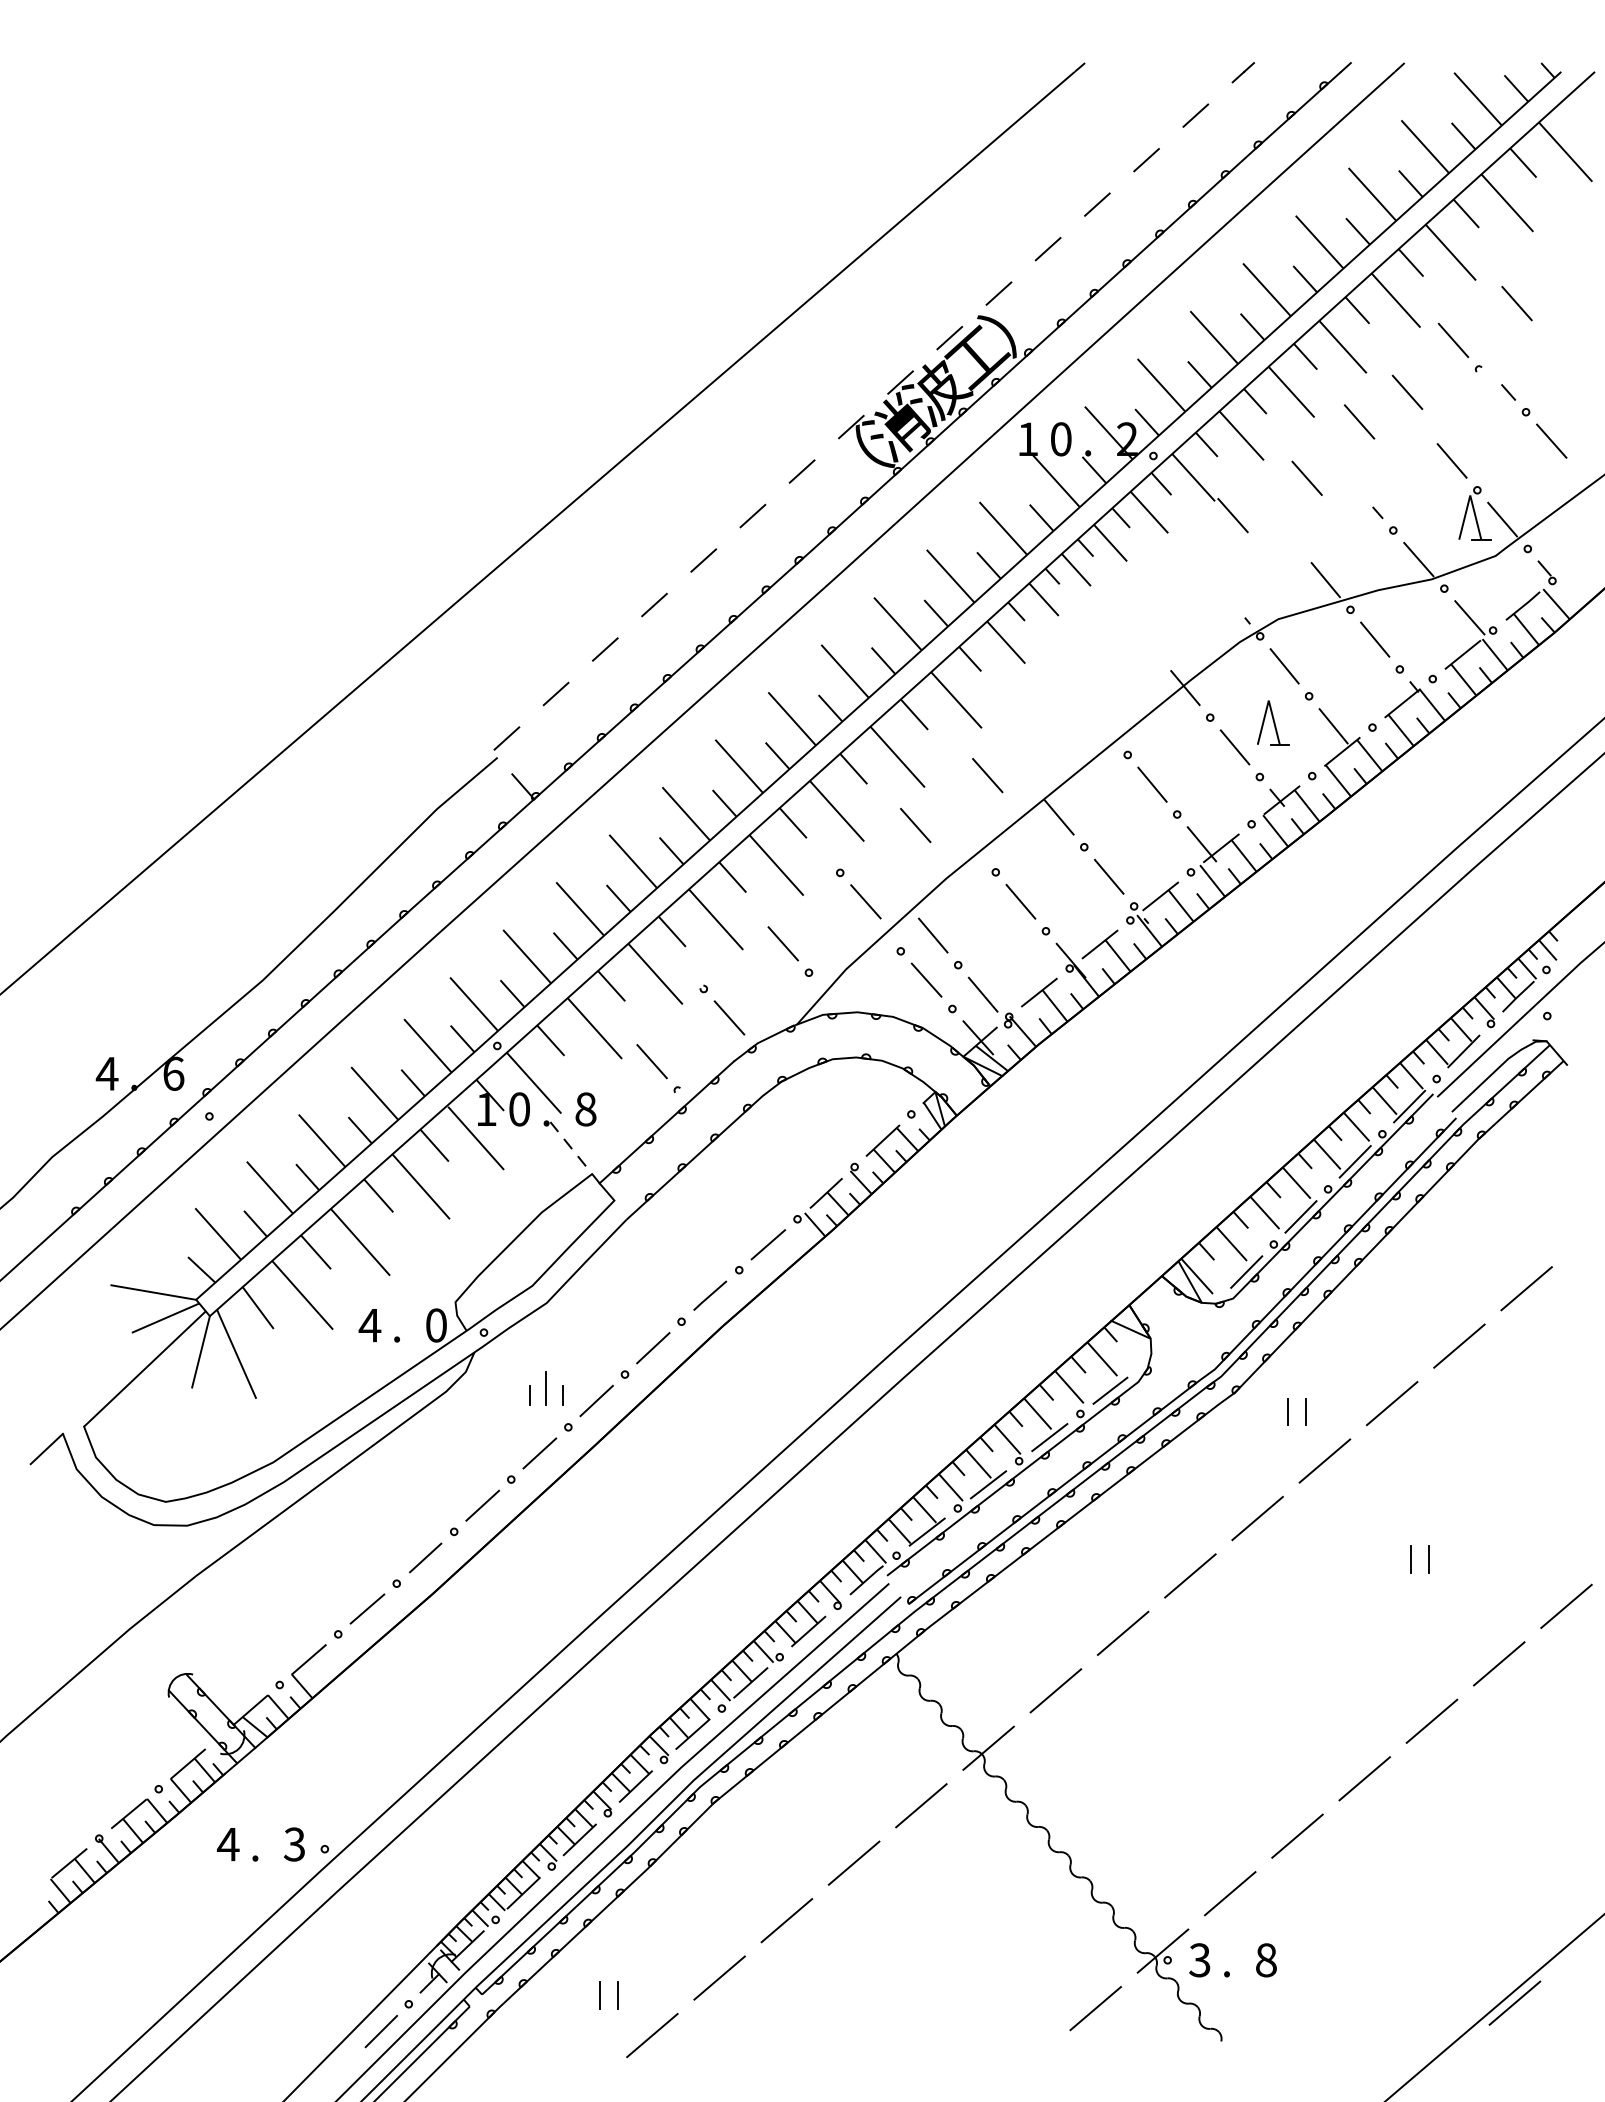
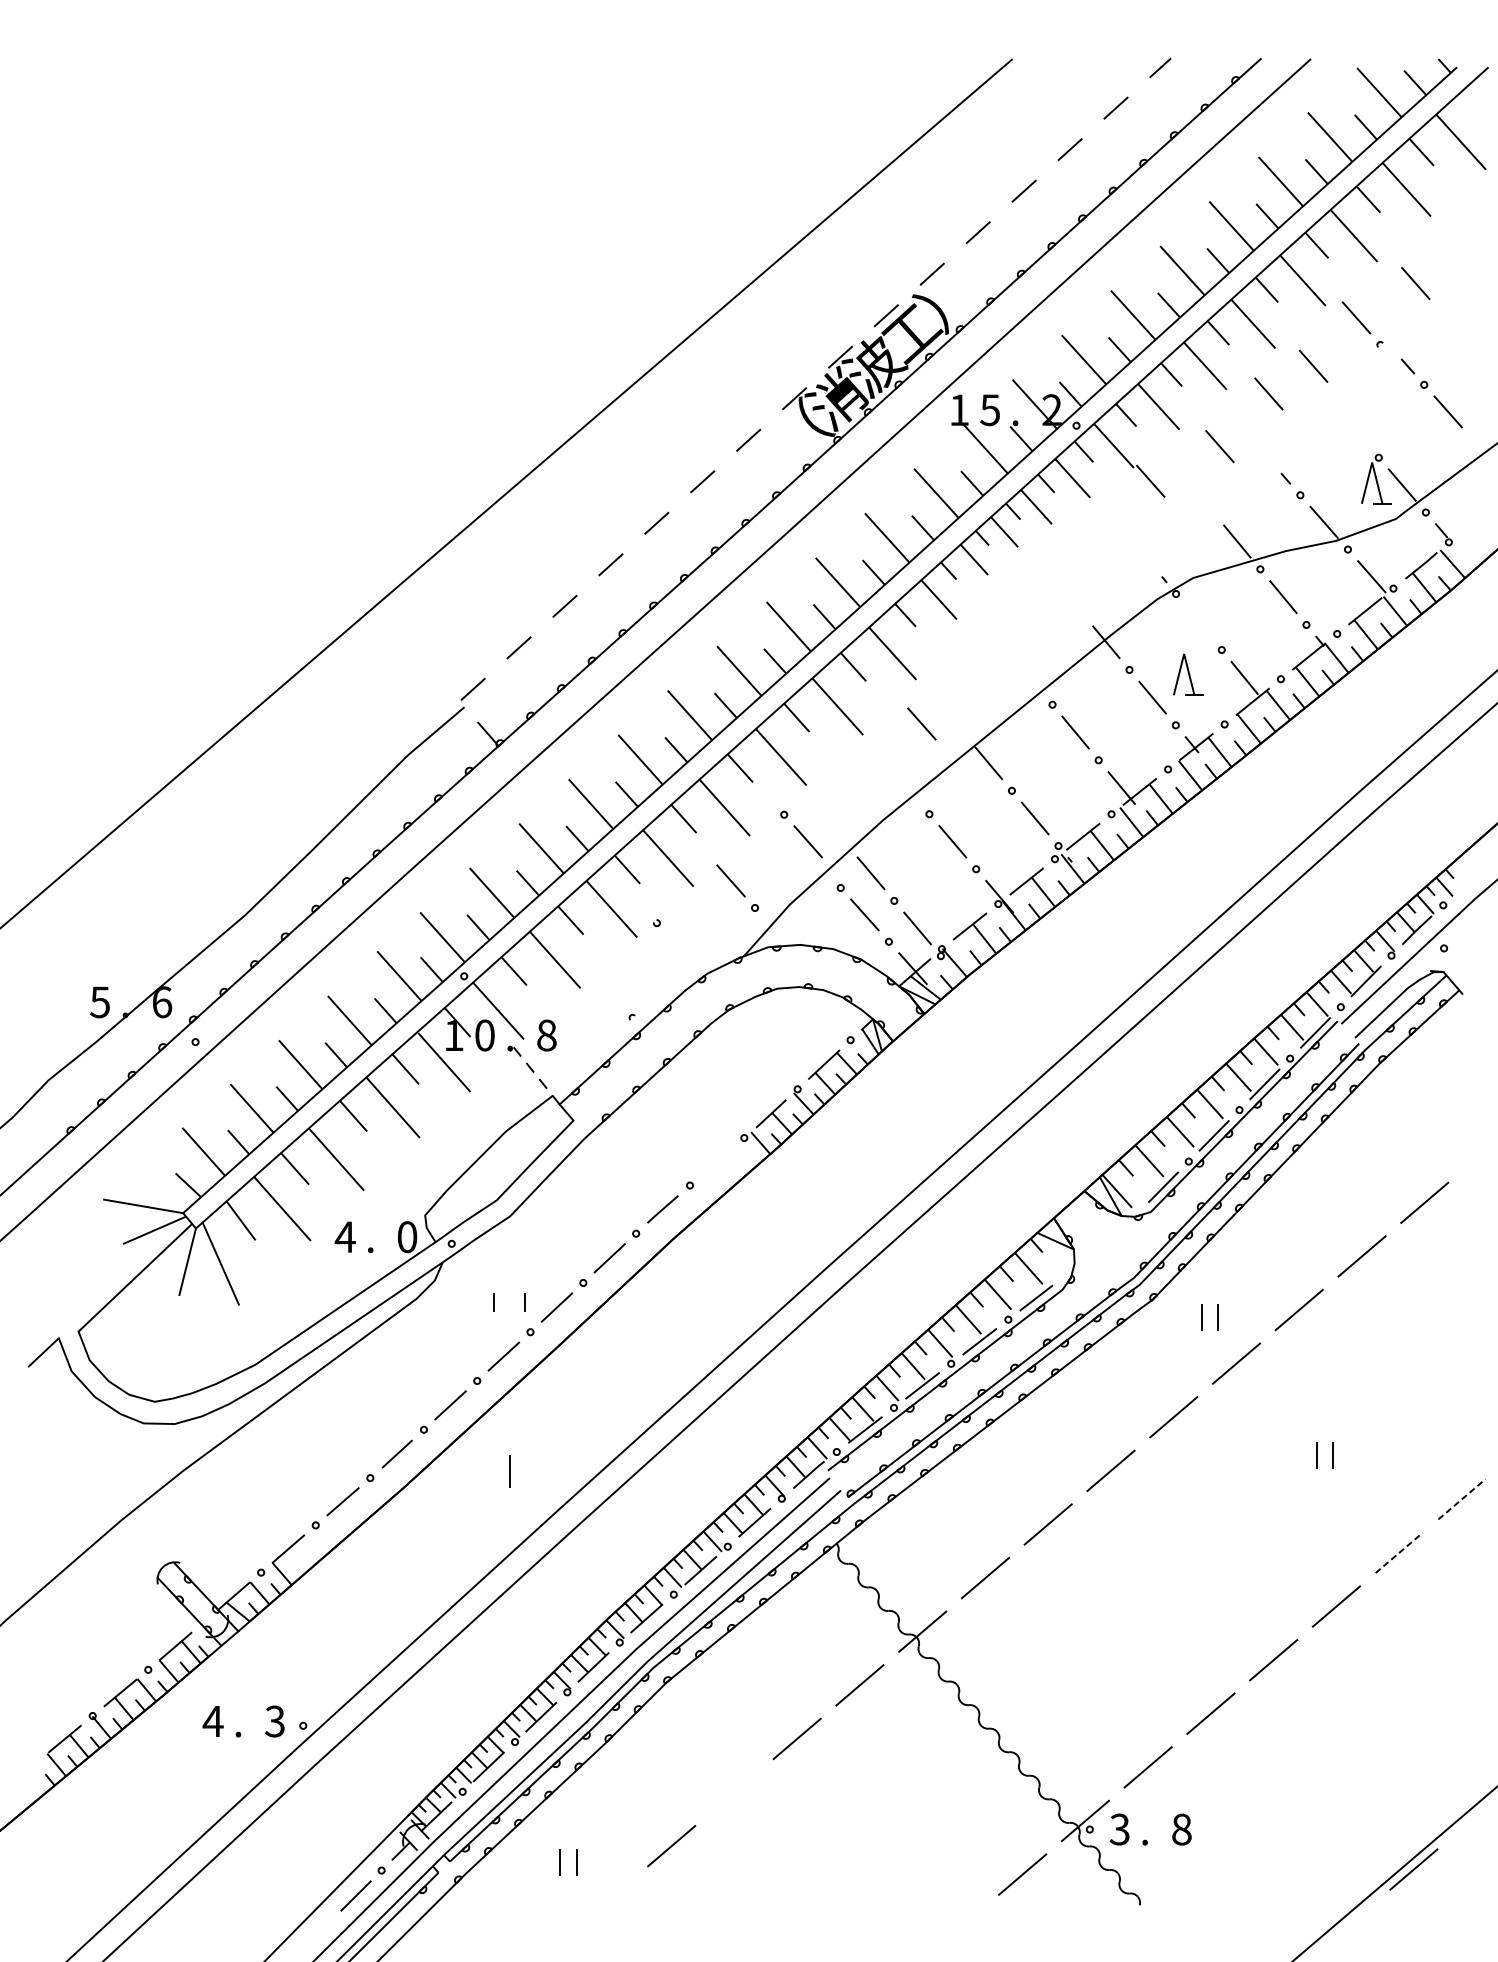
text: (1060, 439) -> (989, 410), 0 -> 5
line: (1451, 460) -> (1354, 429), removed
line: (1284, 666) -> (1198, 622), removed
line: (915, 825) -> (854, 770), removed
line: (729, 1017) -> (680, 949), removed
line: (651, 1061) -> (608, 990), removed
text: (106, 1073) -> (99, 1001), 4 -> 5
line: (768, 1244) -> (717, 1161), removed
line: (545, 1388) -> (509, 1471), moved
line: (1566, 1606) -> (1461, 1499), solid -> dashed
line: (1499, 1663) -> (1399, 1552), solid -> dashed
line: (786, 1920) -> (734, 1792), removed
line: (652, 2035) -> (609, 1899), removed

